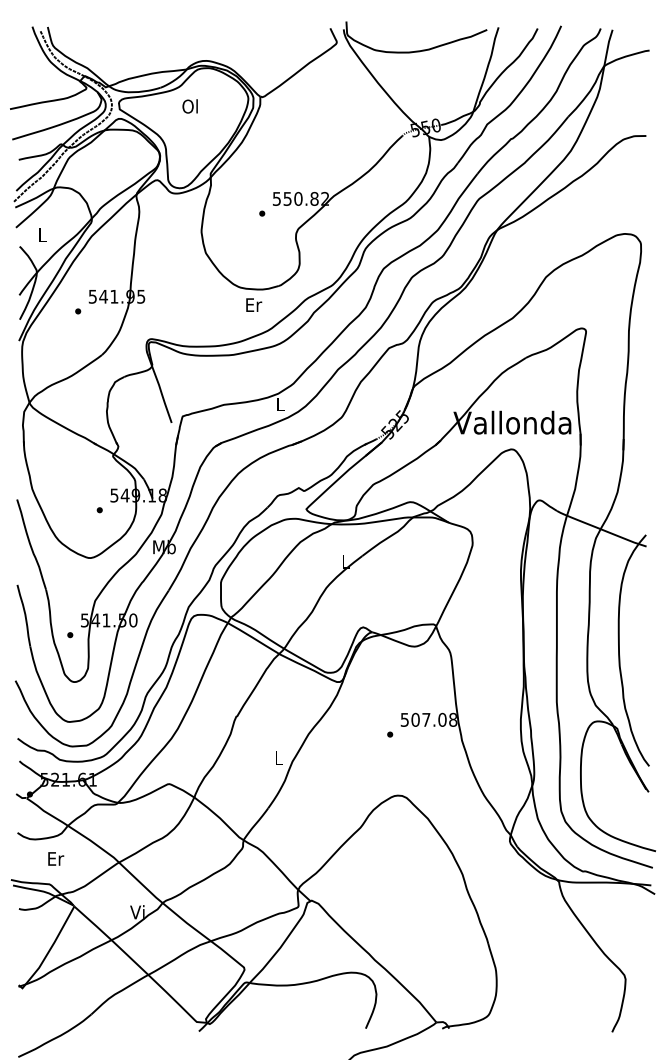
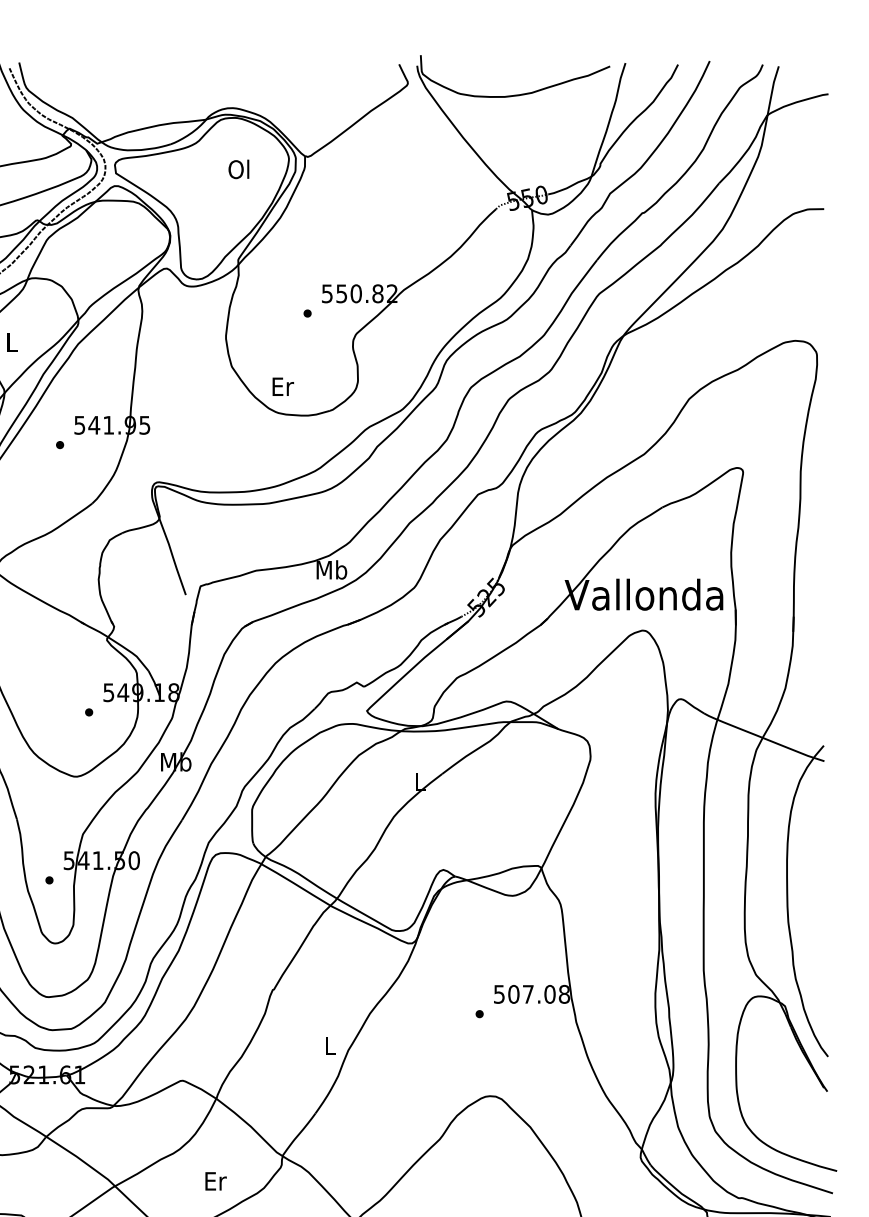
text: (189, 106) -> (238, 169), moved
text: (254, 304) -> (283, 385), moved
text: (280, 404) -> (332, 570), L -> Mb
text: (56, 858) -> (216, 1180), moved

